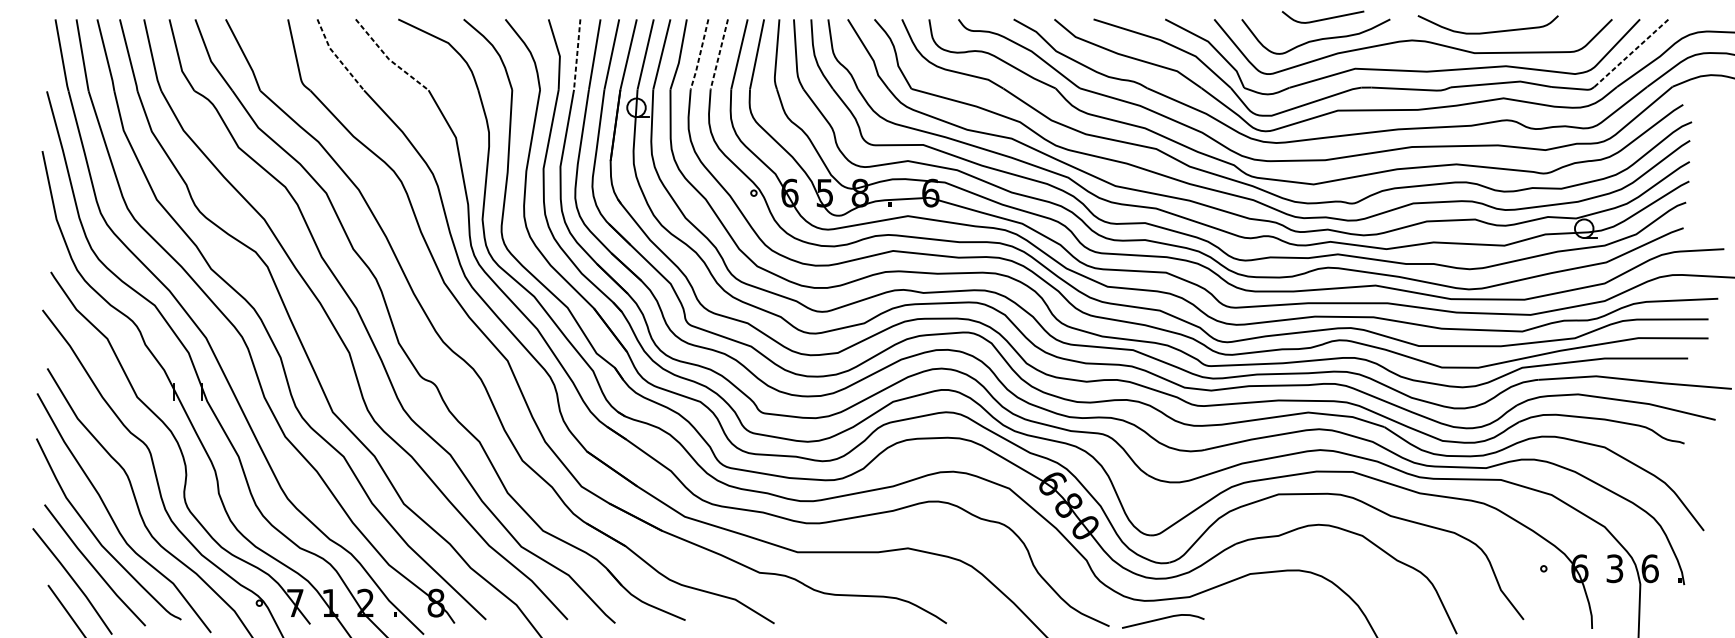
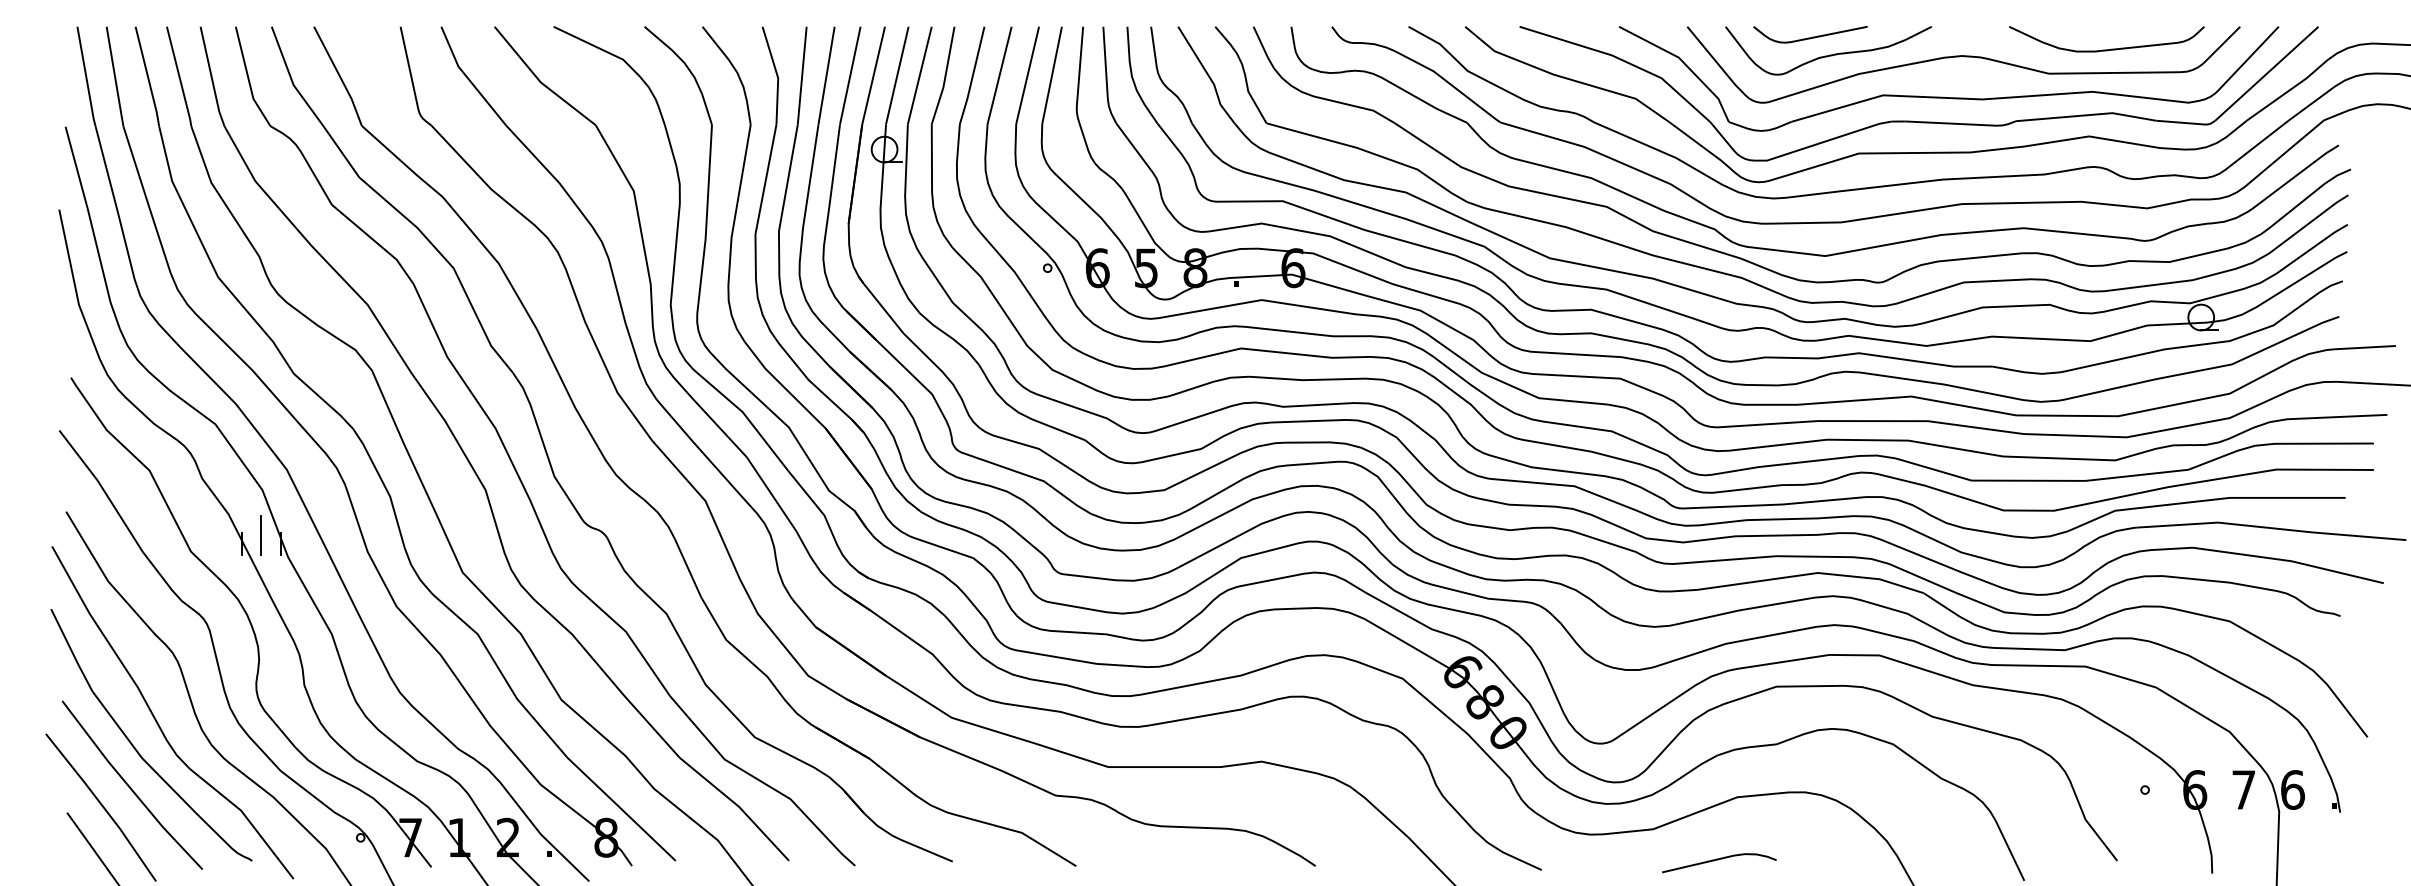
curve: (1324, 18) -> (1812, 36), moved
curve: (1487, 32) -> (2106, 49), moved
line: (1631, 53) -> (2266, 73), dashed -> solid
line: (719, 54) -> (999, 75), dashed -> solid
line: (577, 55) -> (802, 76), dashed -> solid
line: (699, 55) -> (972, 76), dashed -> solid
line: (337, 57) -> (468, 79), dashed -> solid
line: (388, 58) -> (540, 81), dashed -> solid
line: (188, 385) -> (261, 535), added
text: (1614, 568) -> (2243, 789), 3 -> 7
curve: (1162, 619) -> (1718, 860), moved

